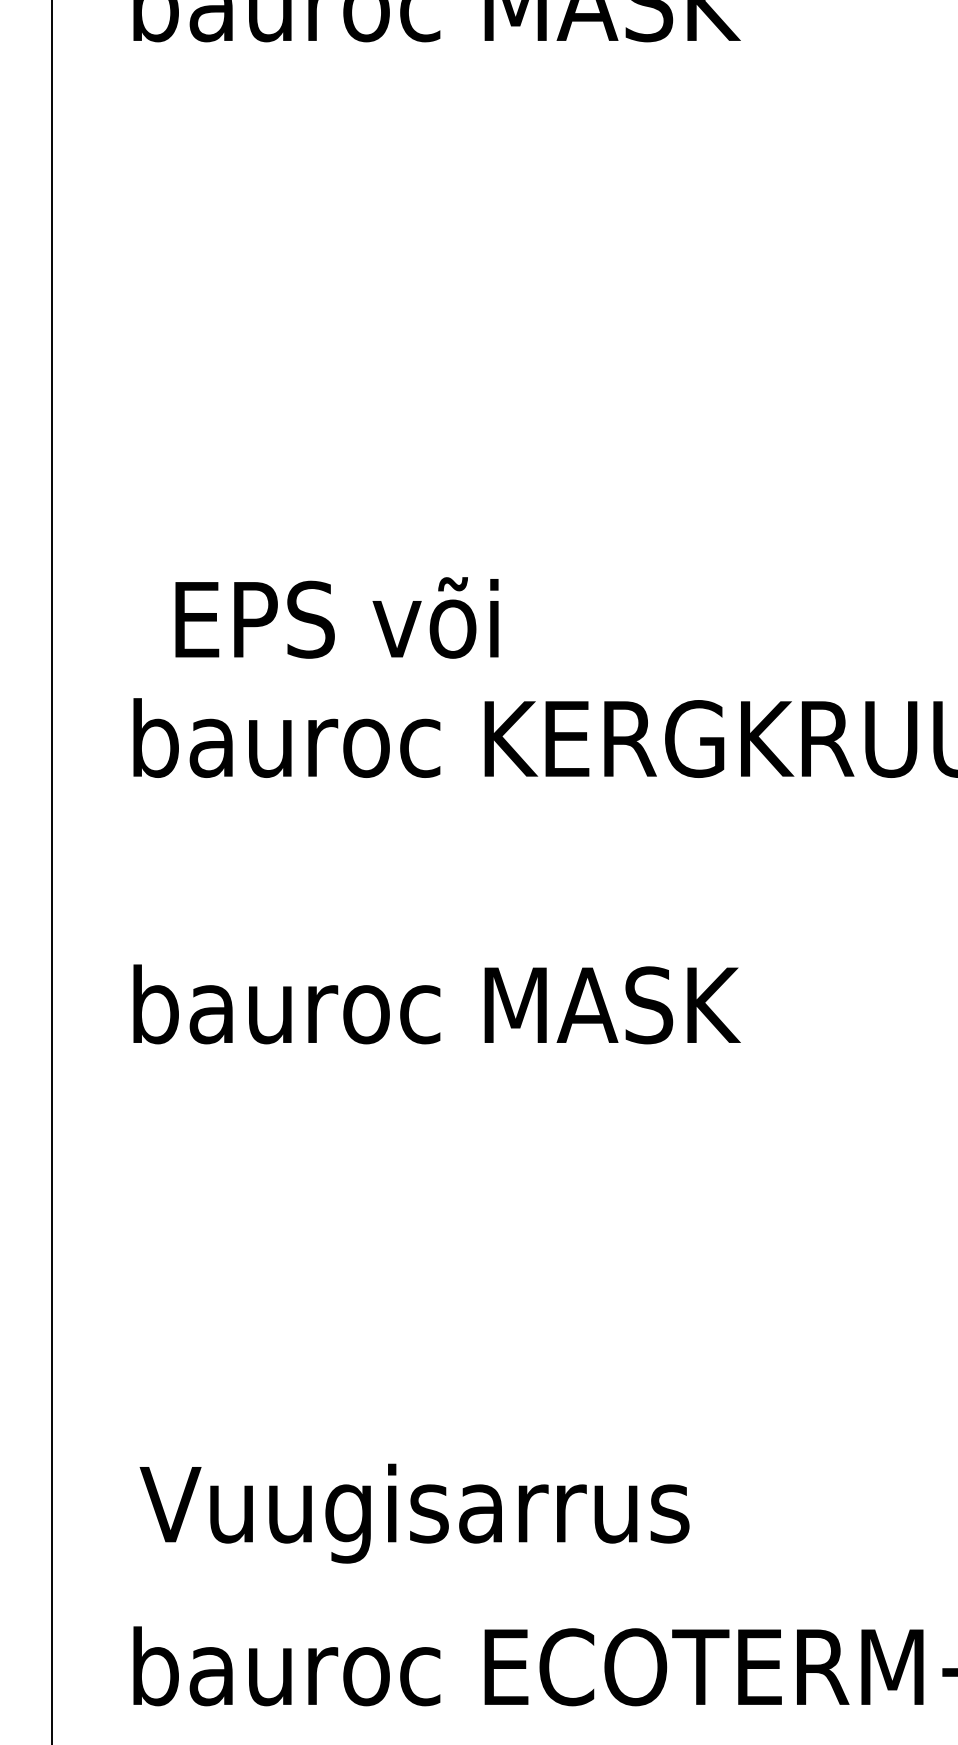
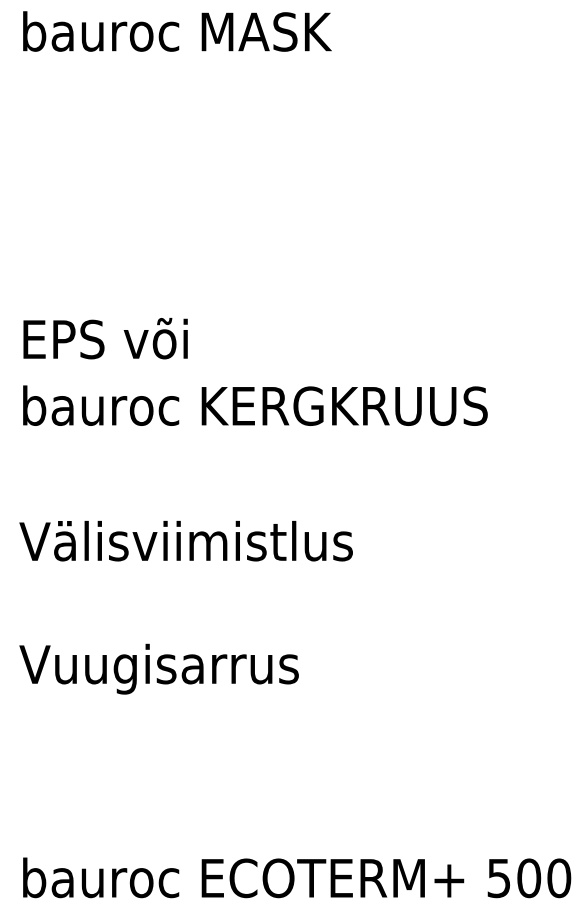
text: (336, 617) -> (105, 338), moved
text: (452, 1003) -> (185, 540), bauroc MASK -> Välisviimistlus
text: (413, 1512) -> (158, 668), moved

